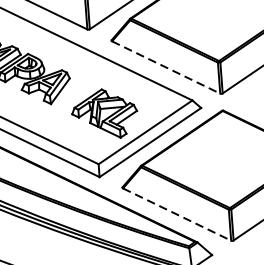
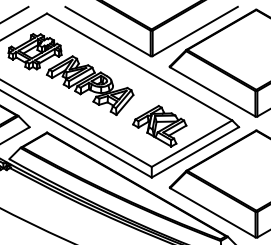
line: (167, 68) -> (213, 92), dashed -> solid
line: (177, 215) -> (213, 213), dashed -> solid

